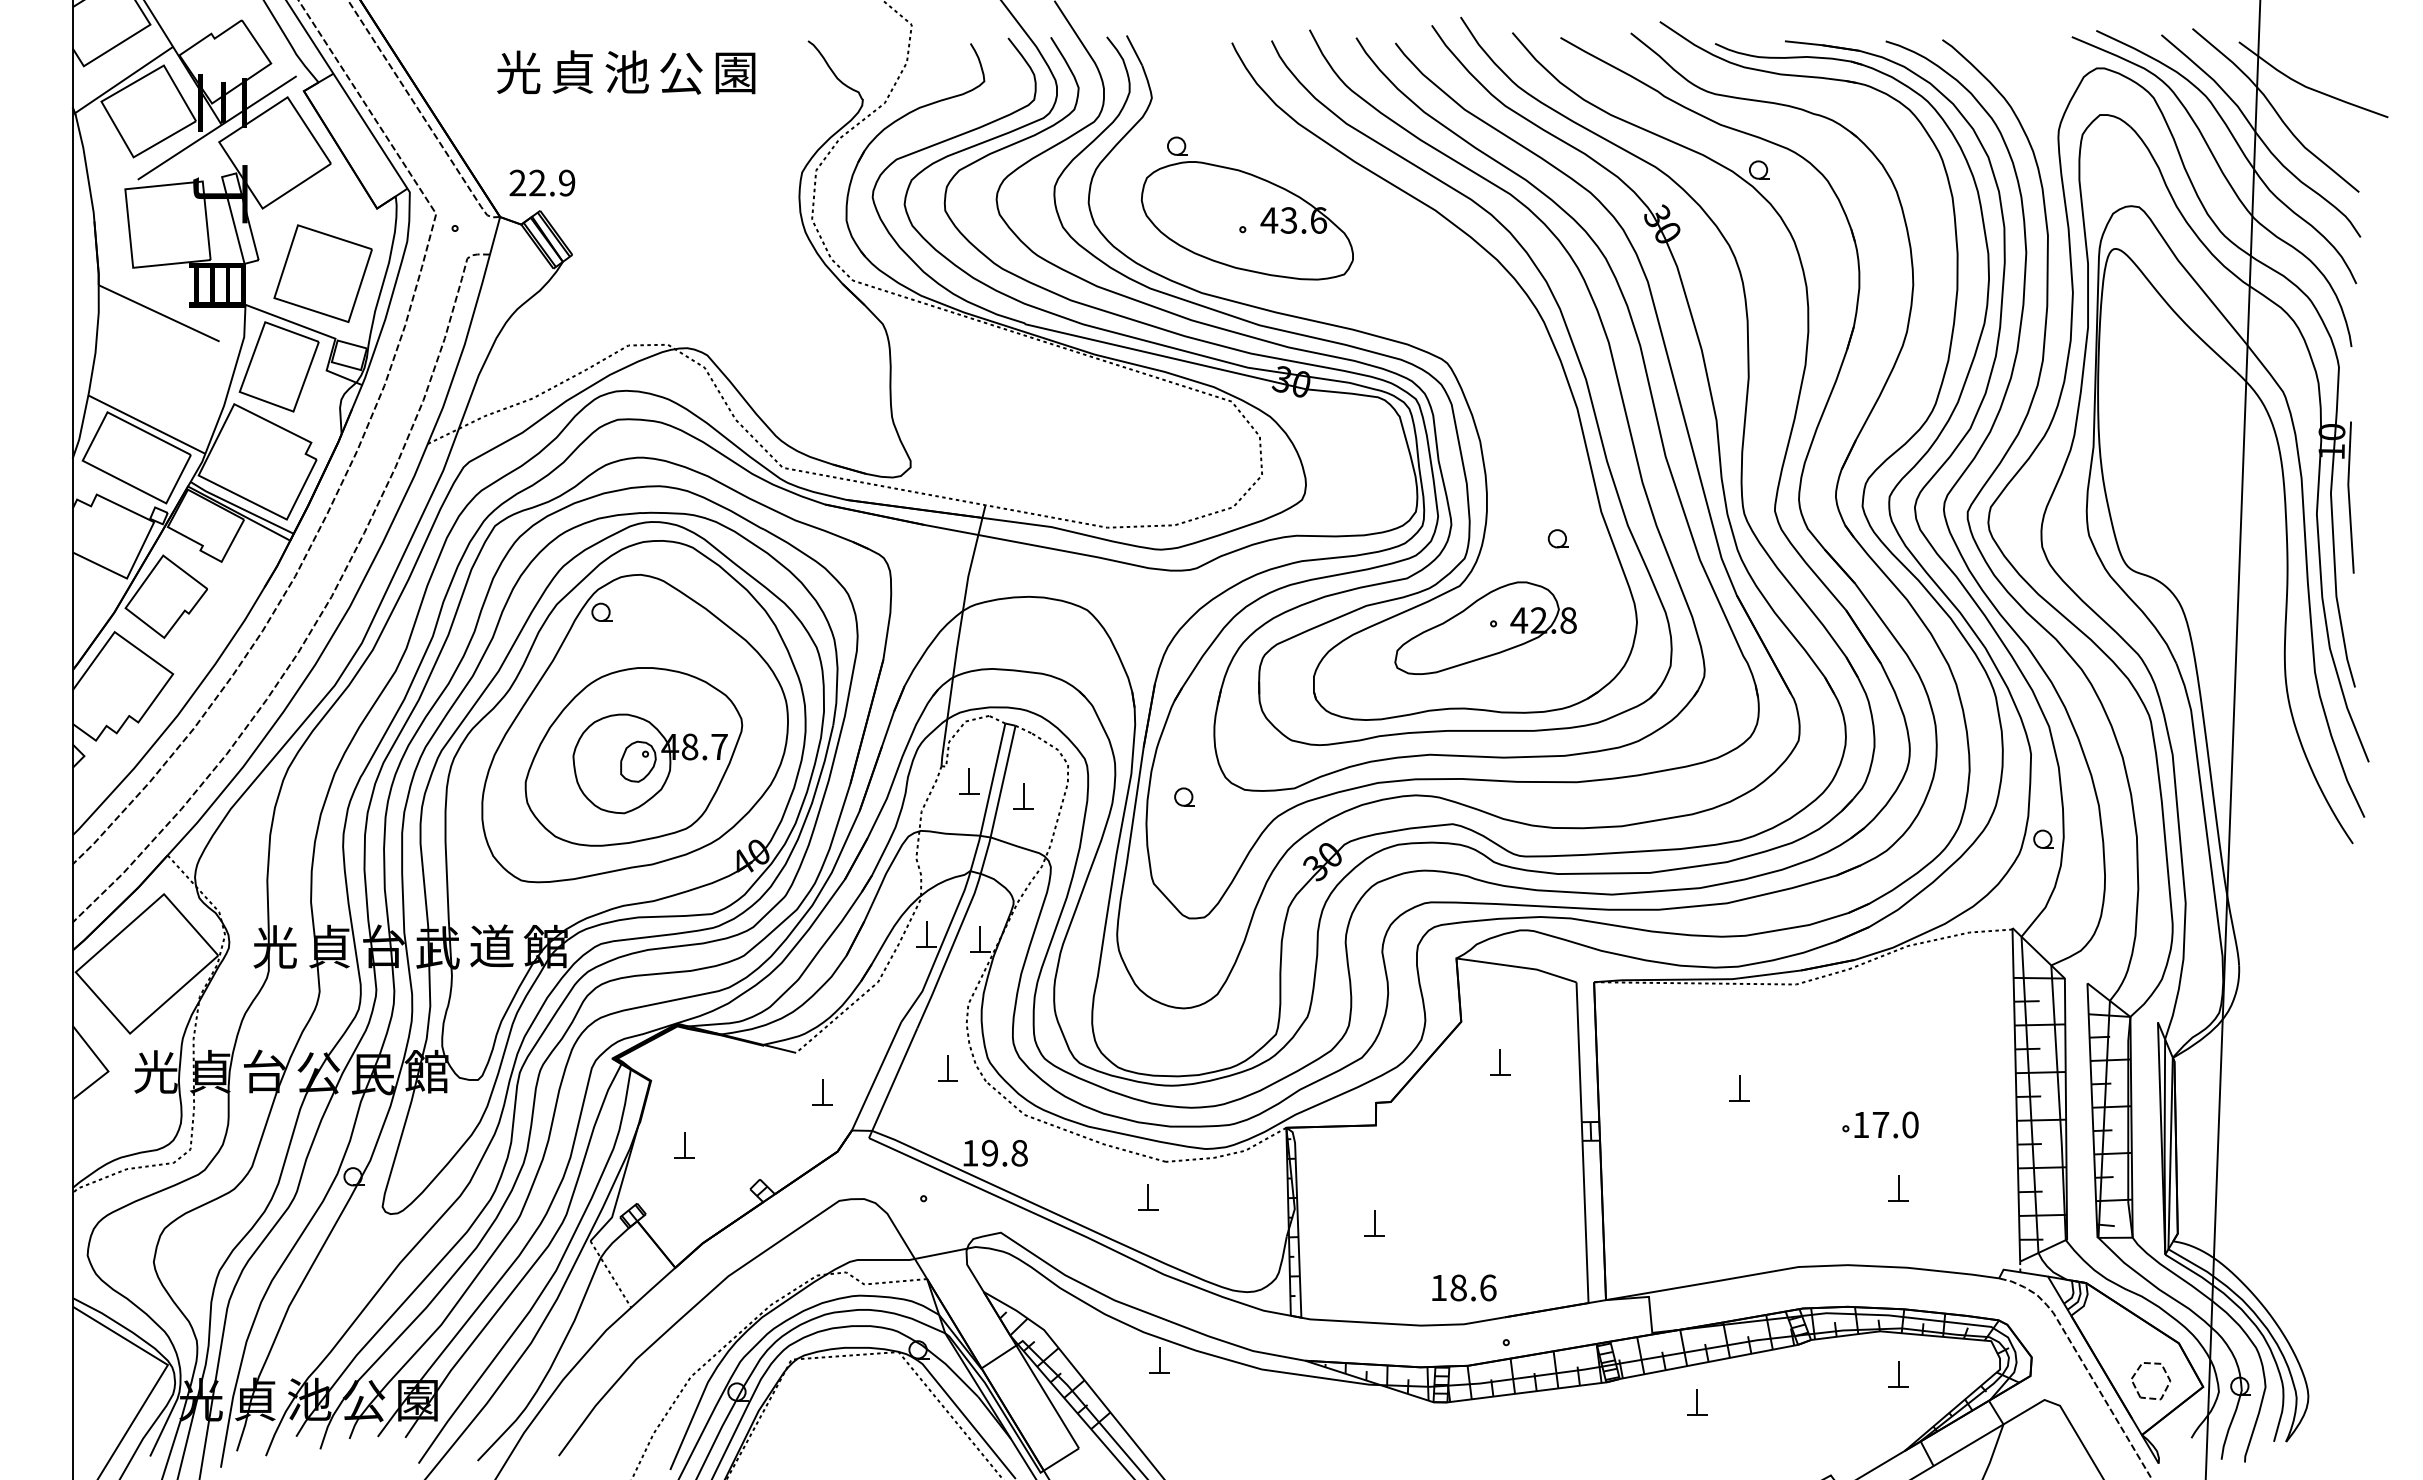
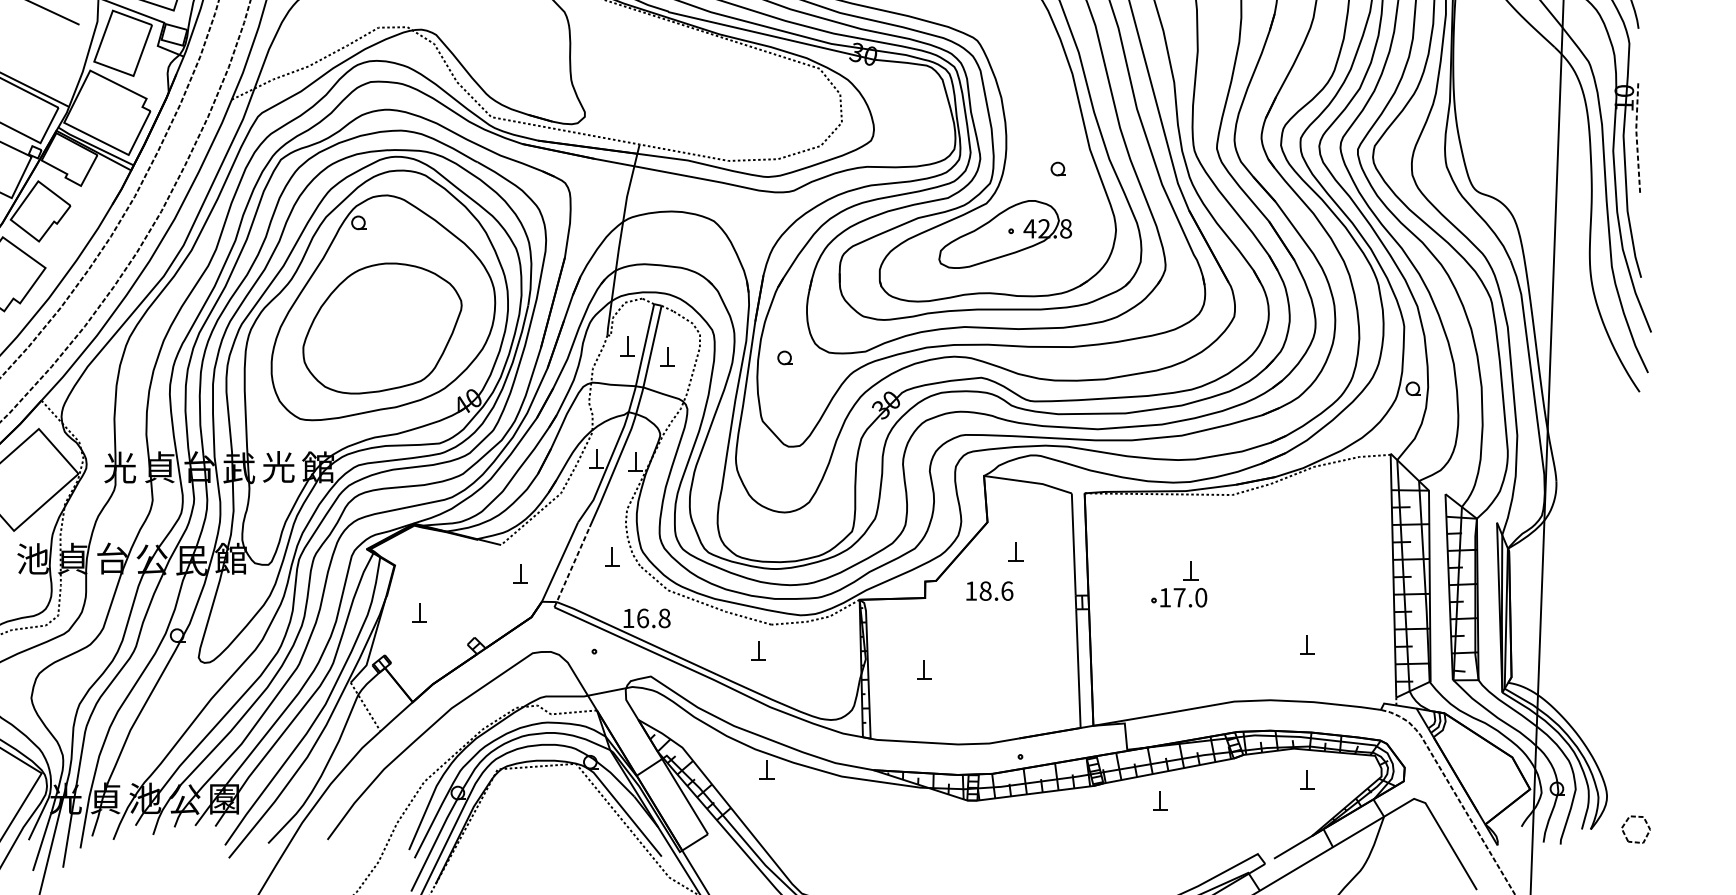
line: (2349, 497) -> (1637, 138), solid -> dashed
part: (649, 763) -> (393, 333), removed
text: (491, 945) -> (278, 466), 道 -> 光
text: (155, 1071) -> (32, 558), 光 -> 池
line: (893, 1083) -> (572, 567), solid -> dashed
part: (1880, 1124) -> (1179, 597), moved
text: (989, 1152) -> (642, 617), 19.8 -> 16.8
text: (1464, 1287) -> (989, 590), moved
part: (2136, 1387) -> (1625, 834), moved

